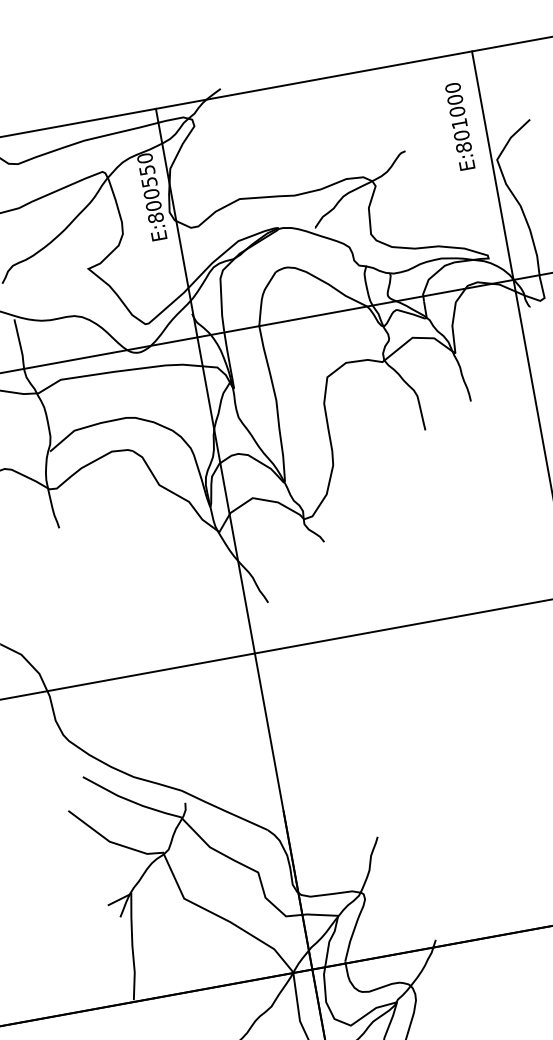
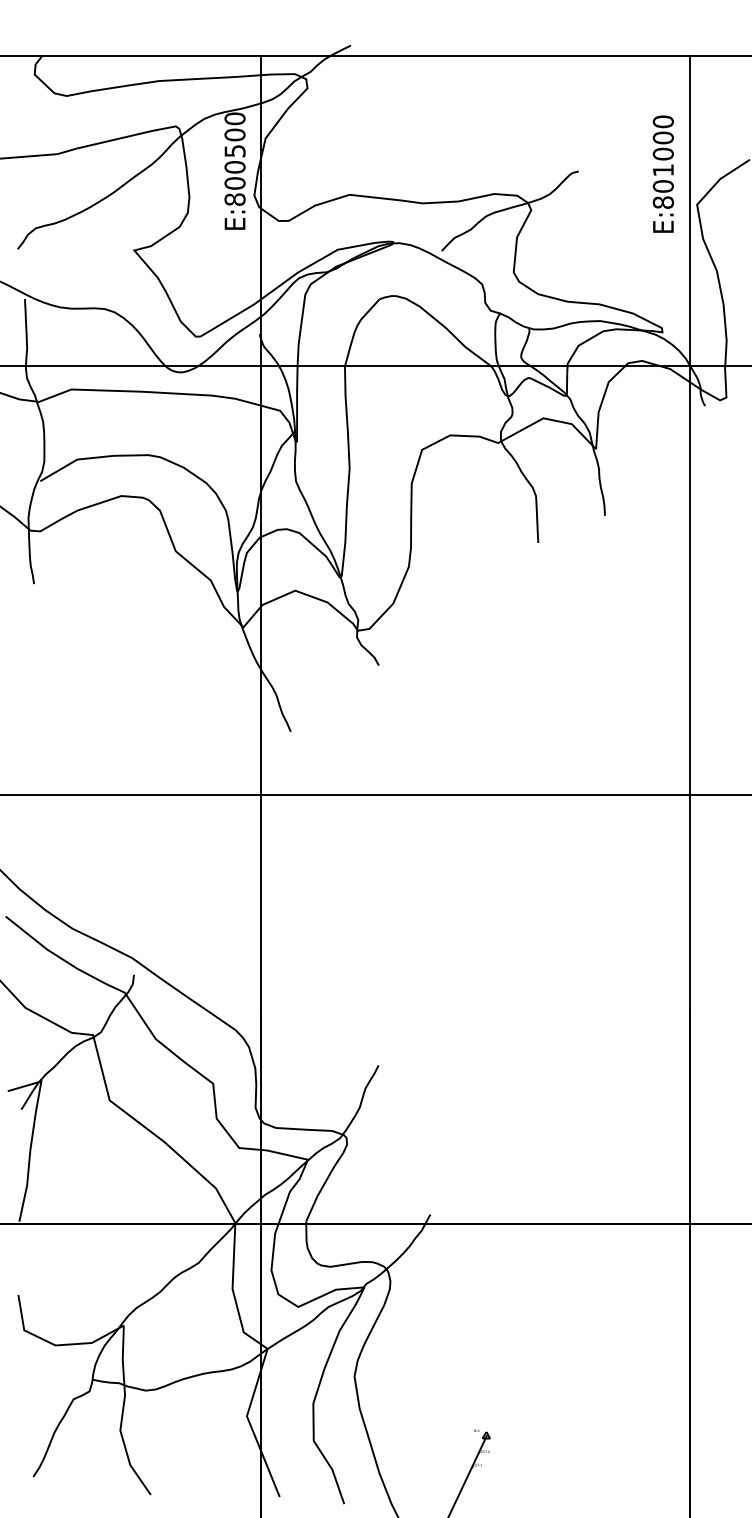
text: (459, 126) -> (662, 173), moved
text: (146, 170) -> (234, 134), E:800550 -> E:800500

